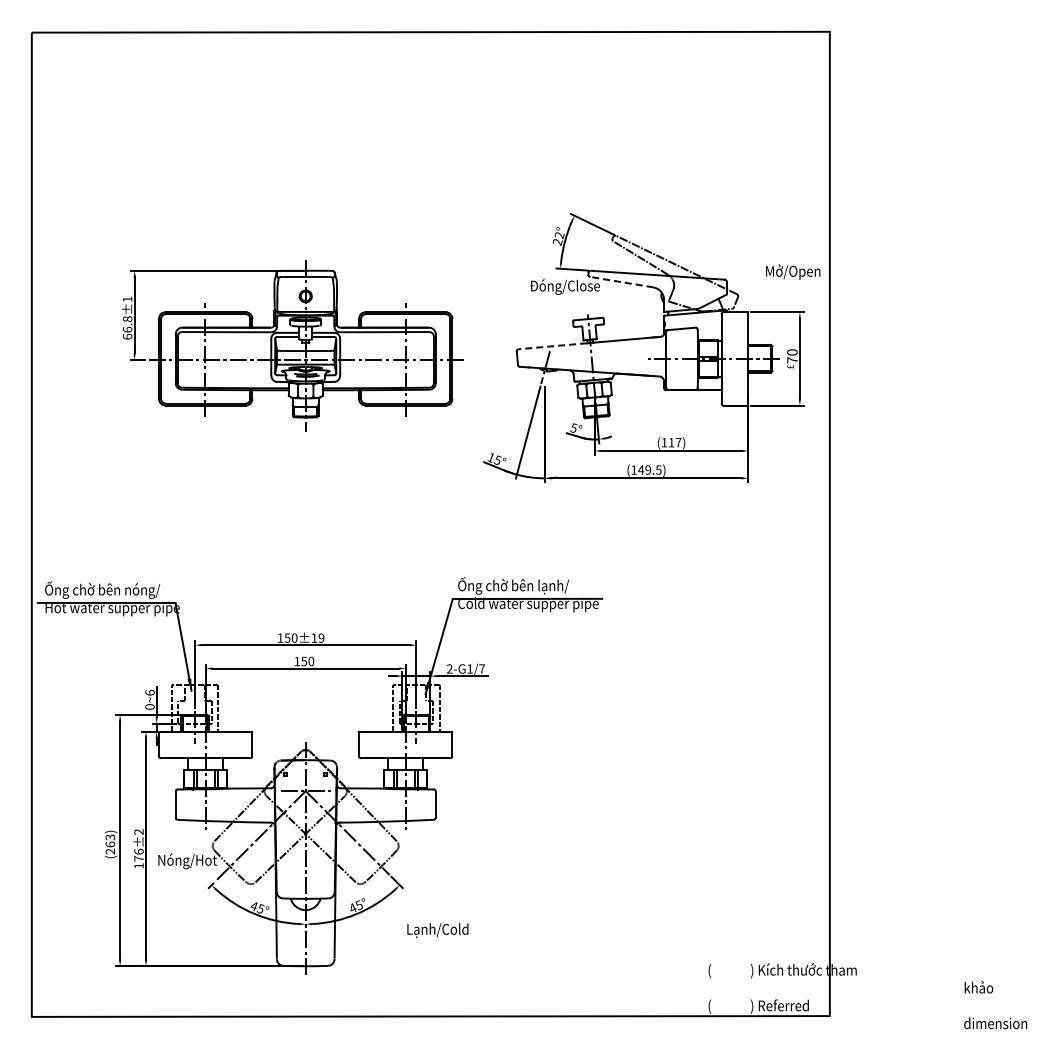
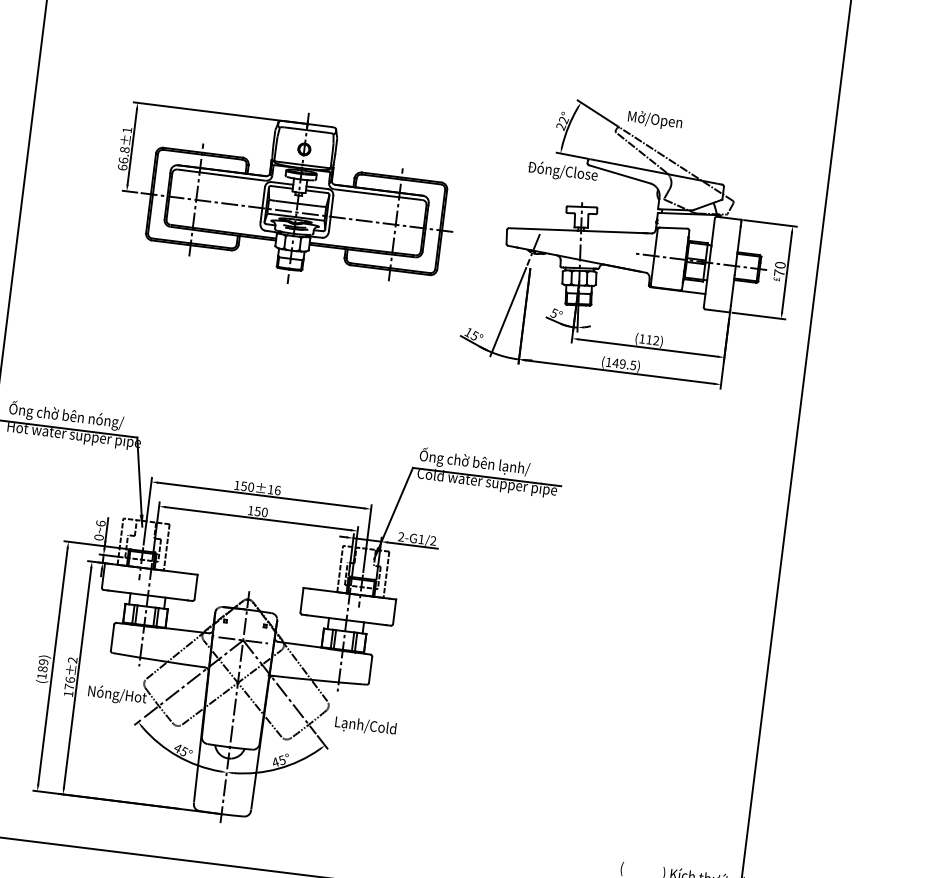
text: (793, 271) -> (655, 119), moved
line: (621, 282) -> (619, 174), dashed -> solid
line: (552, 346) -> (543, 229), dashed -> solid
text: (678, 442) -> (656, 340), (117) -> (112)
text: (321, 637) -> (277, 489), 150±19 -> 150±16
text: (481, 668) -> (432, 540), 2-G1/7 -> 2-G1/2
text: (109, 844) -> (41, 669), (263) -> (189)
text: (437, 930) -> (365, 726), moved

